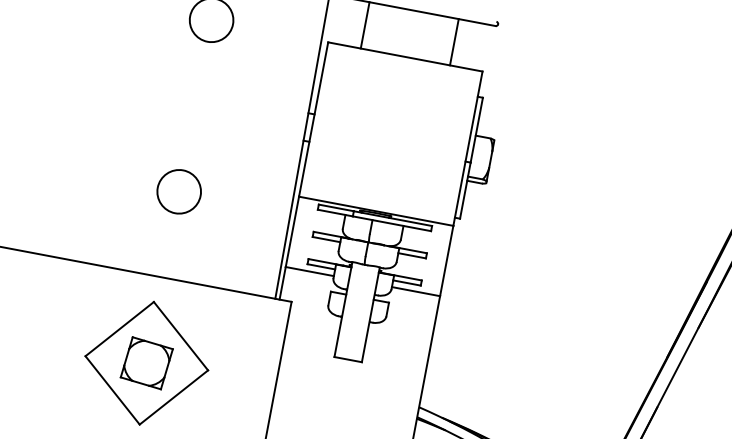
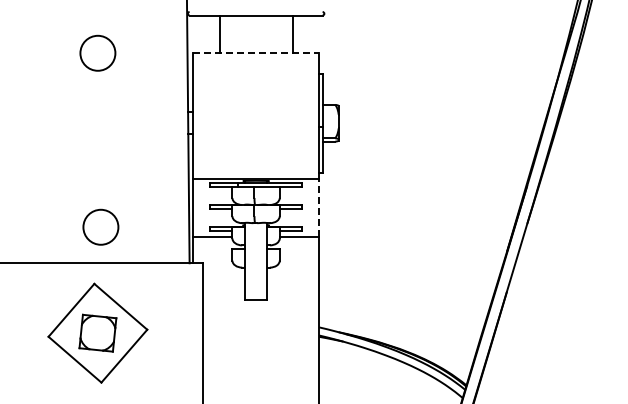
line: (405, 57) -> (256, 53), solid -> dashed
circle: (178, 190) -> (100, 226), moved
line: (447, 260) -> (319, 207), solid -> dashed

